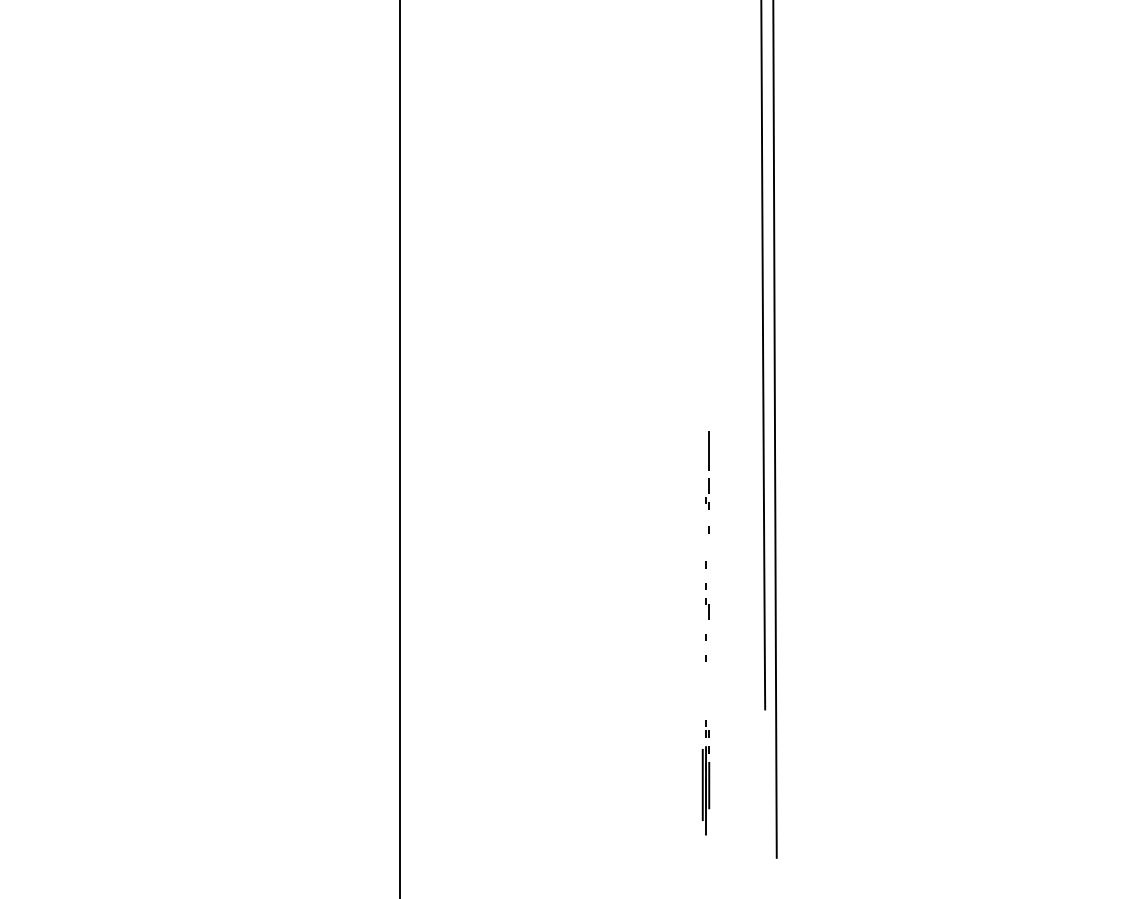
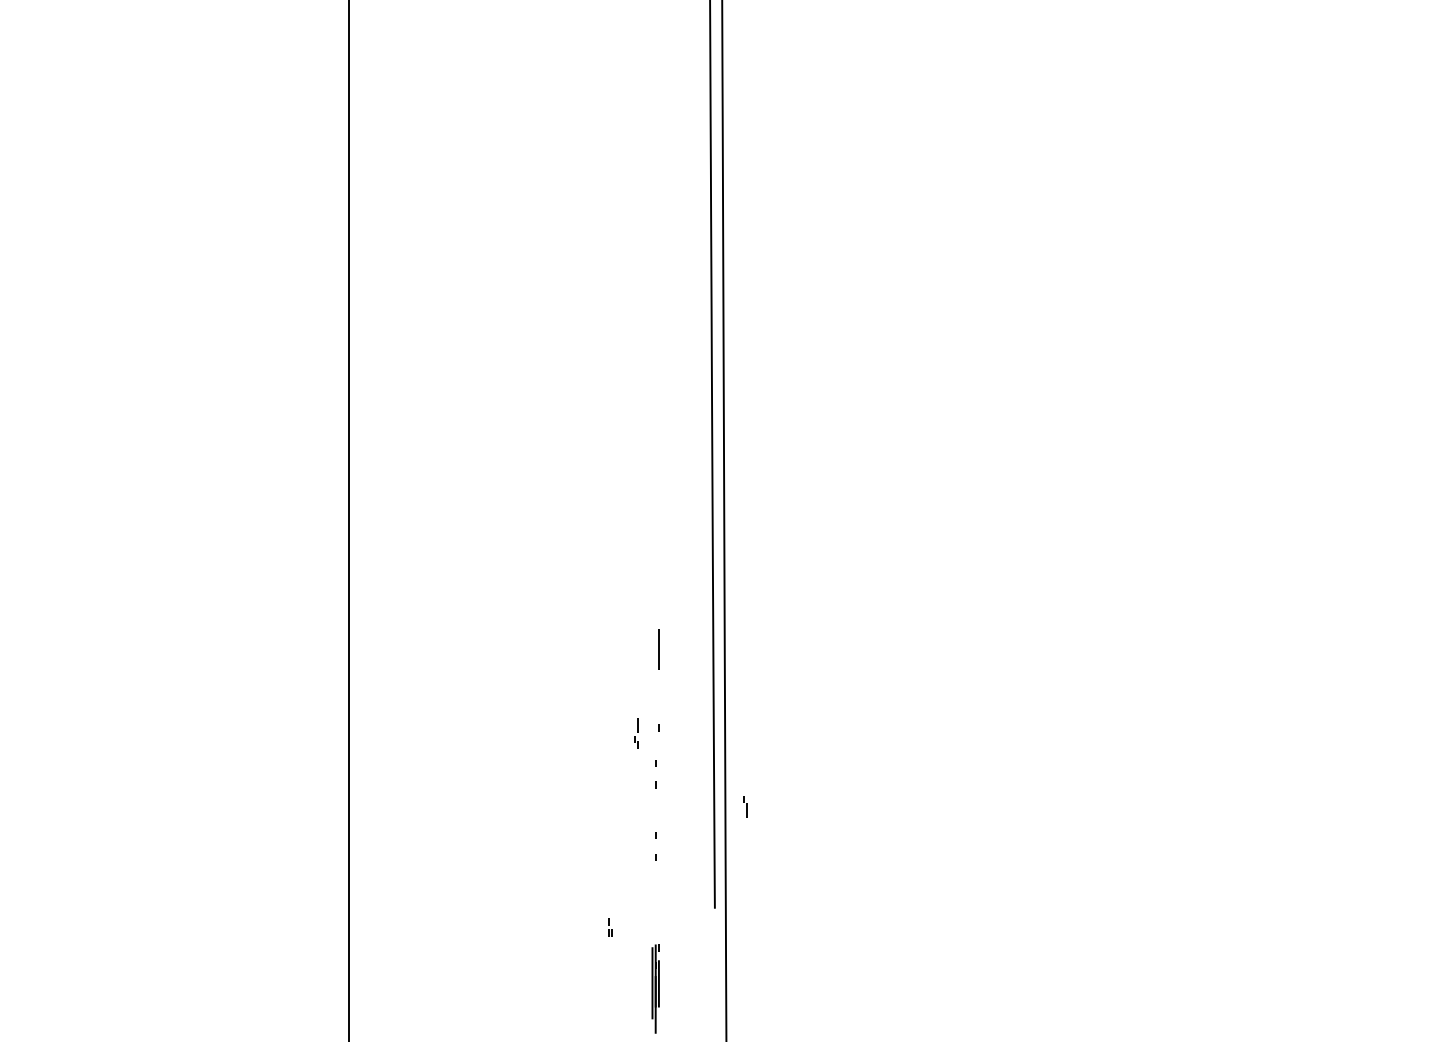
part: (707, 494) -> (636, 733), moved
part: (707, 608) -> (745, 806), moved
part: (707, 729) -> (610, 927), moved

